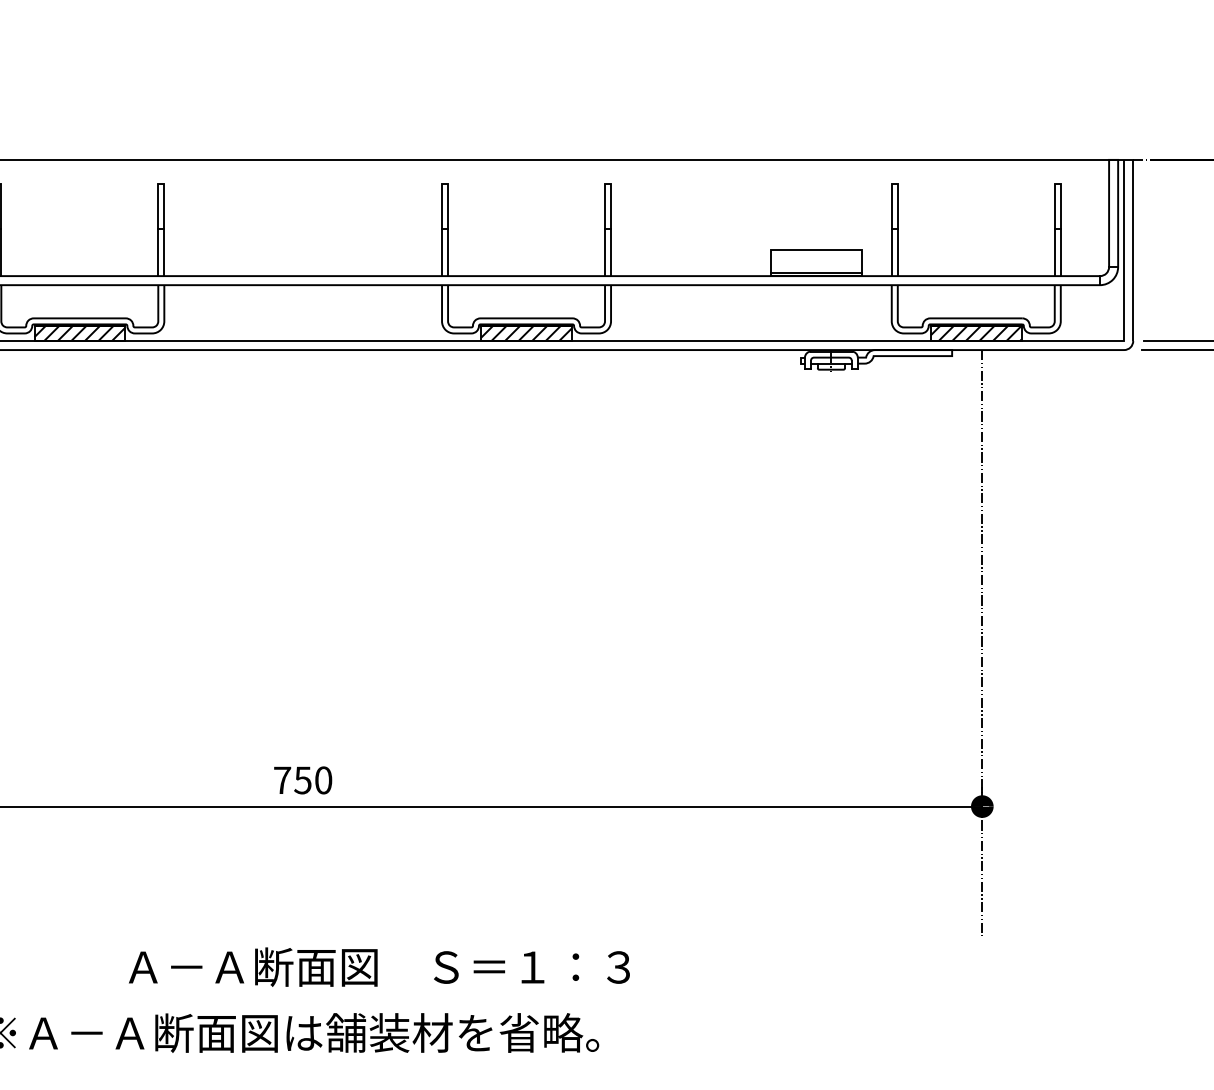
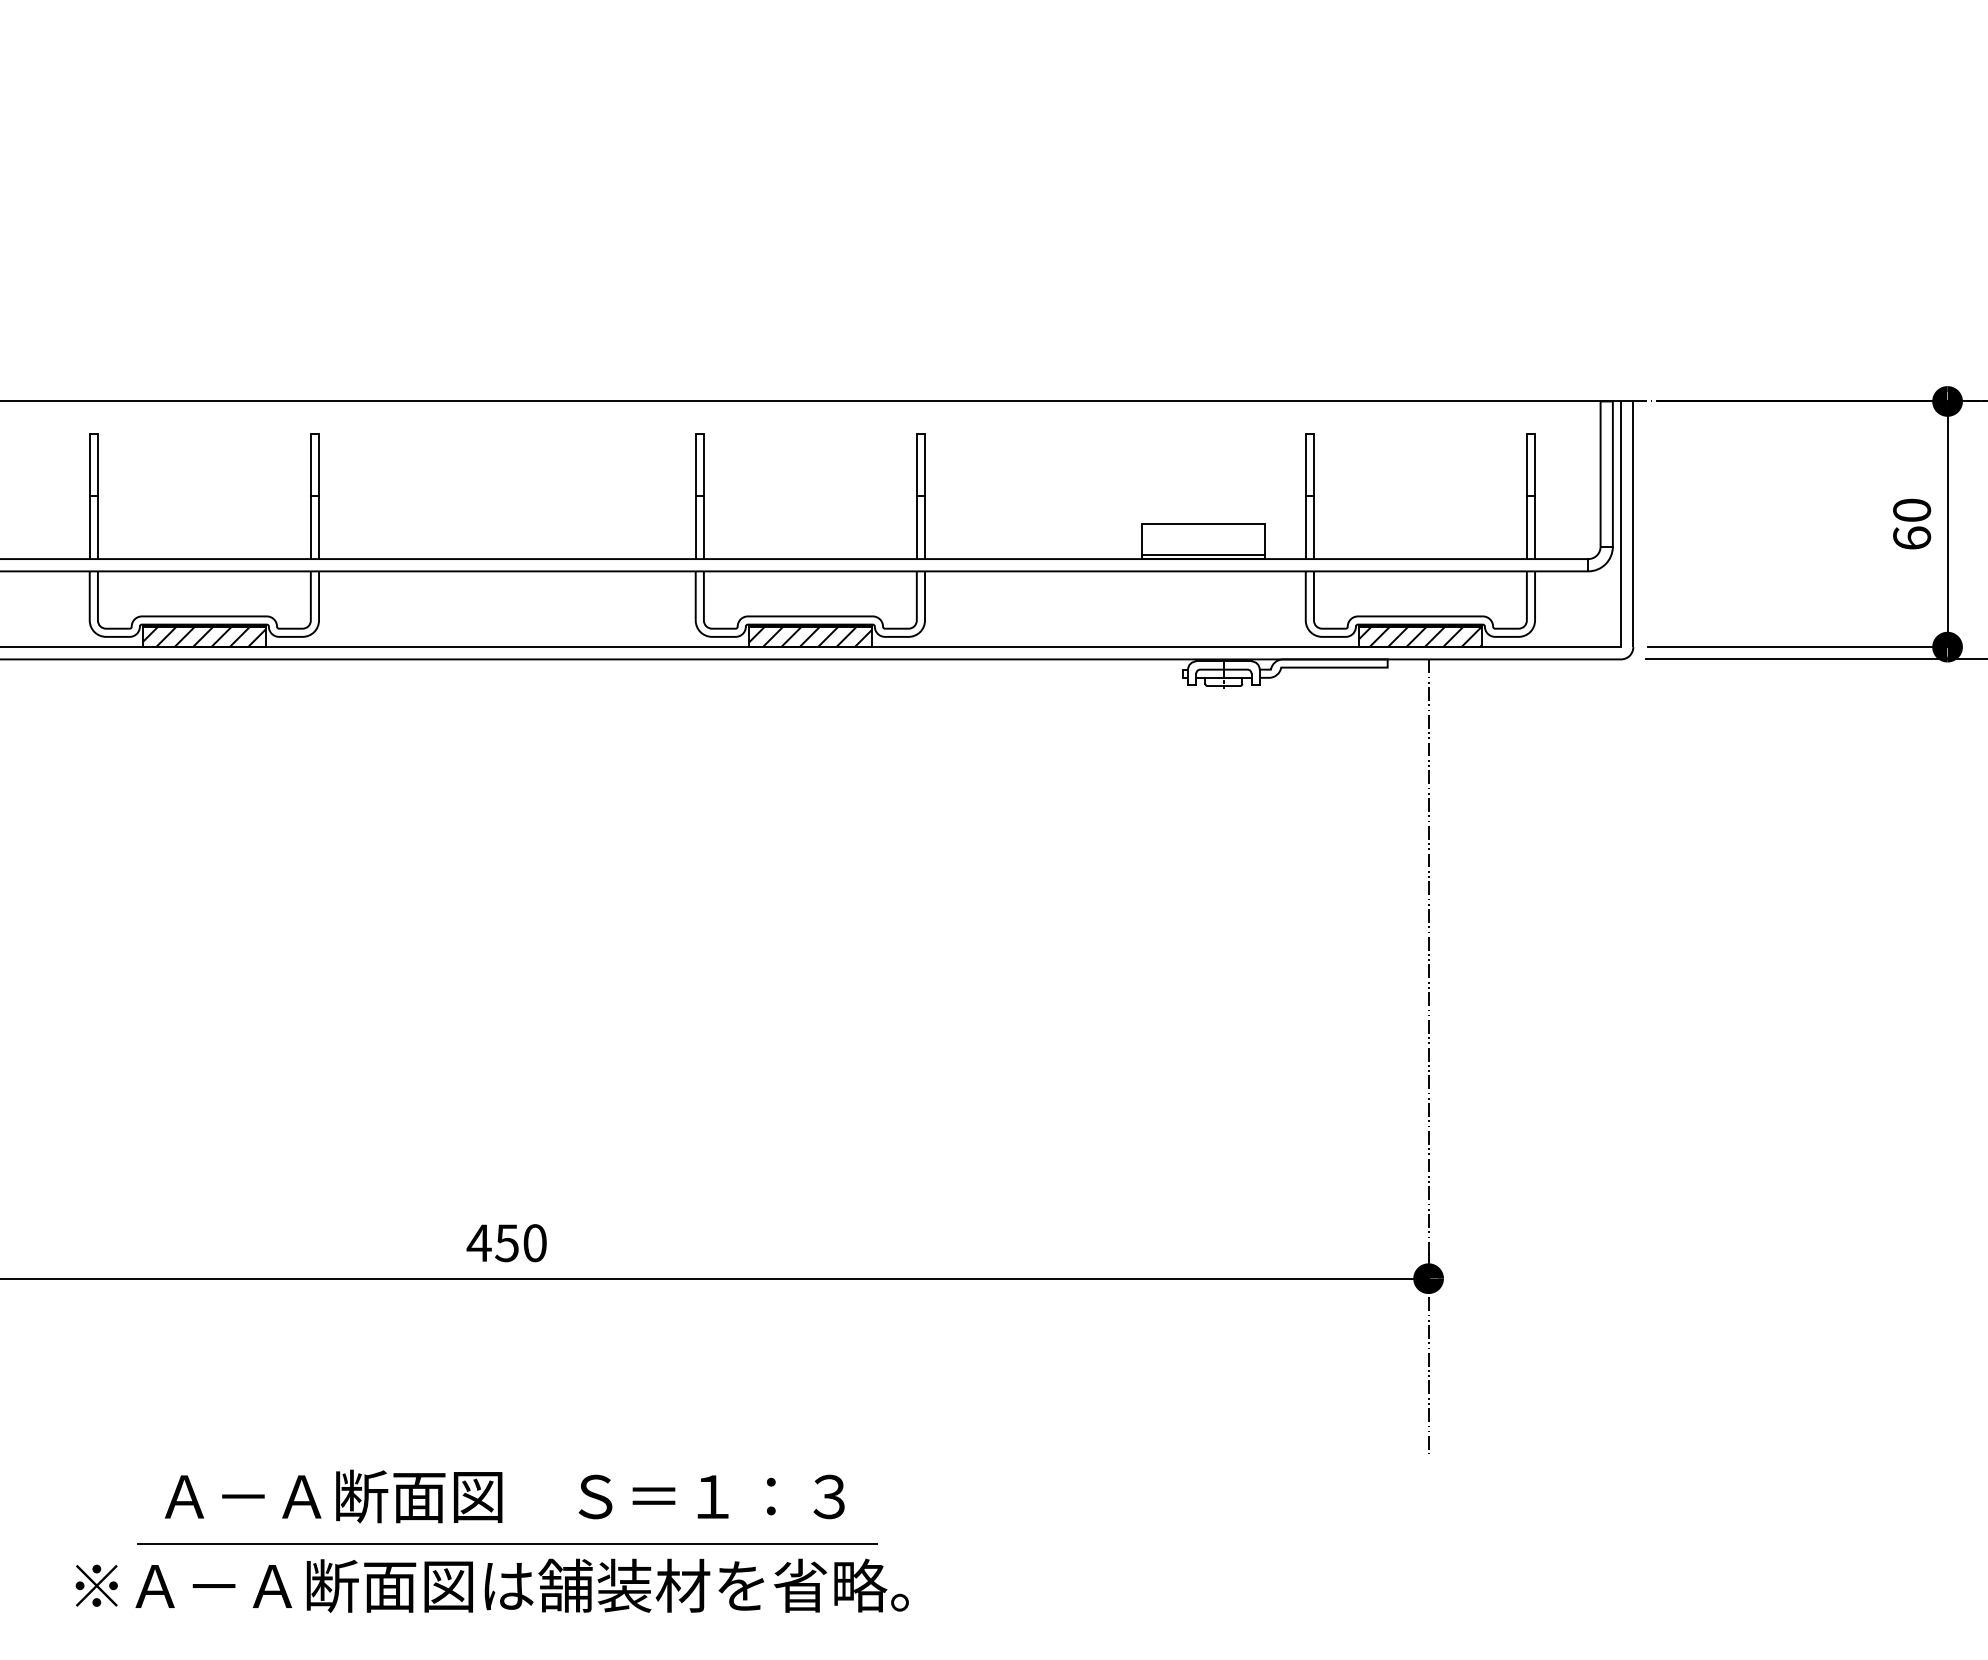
text: (281, 779) -> (478, 1242), 750 -> 450
text: (379, 967) -> (504, 1496), moved
line: (303, 1001) -> (507, 1543), added

